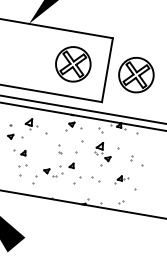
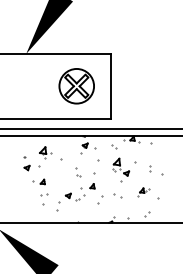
part: (136, 75) -> (140, 86), removed

